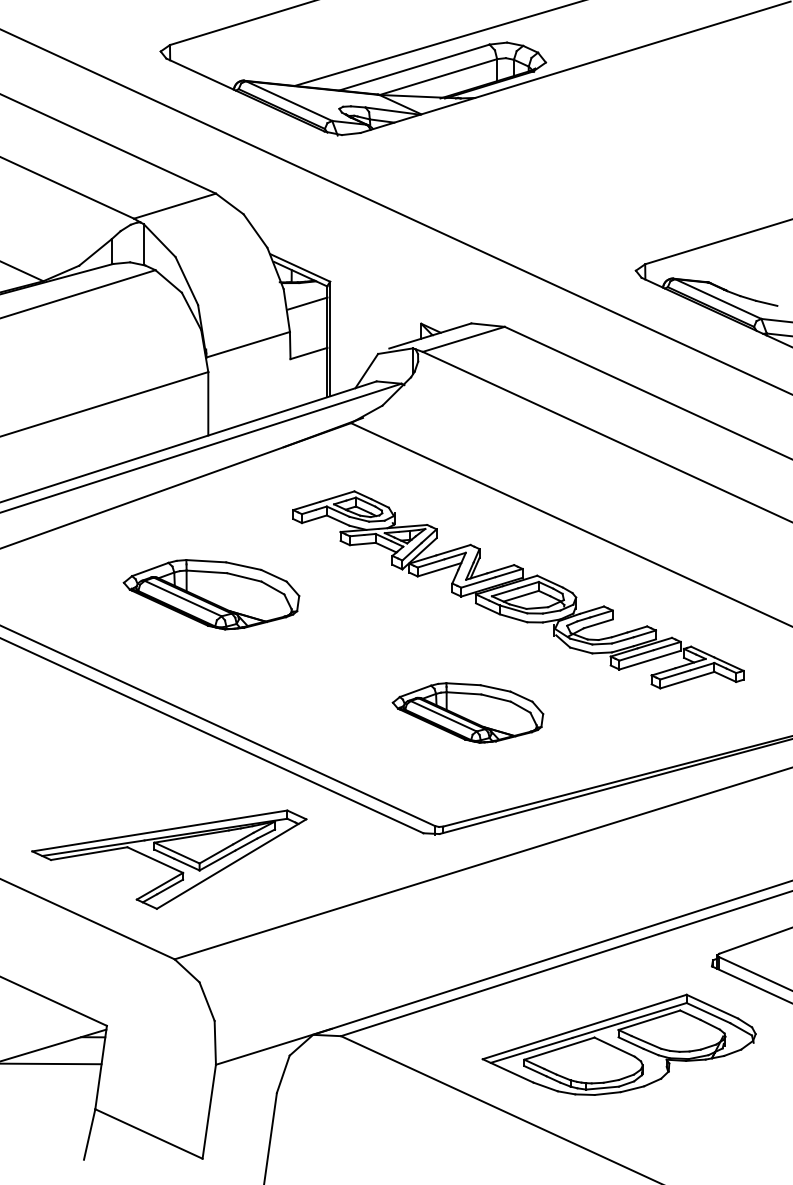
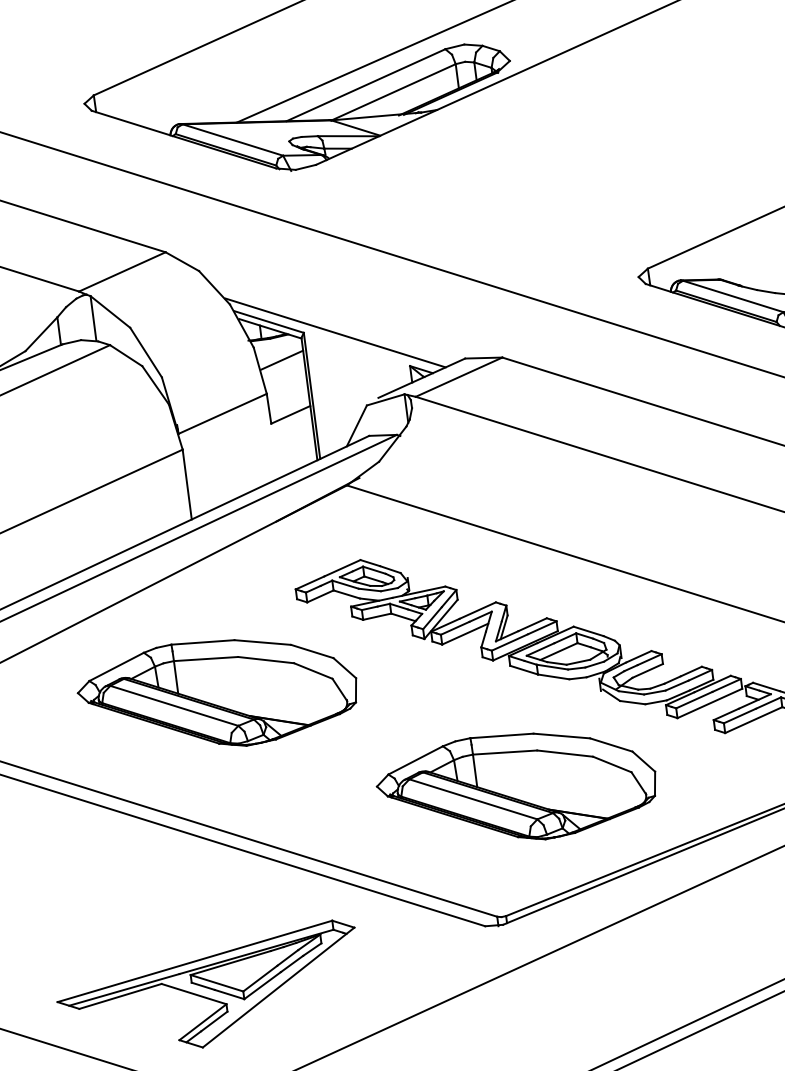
line: (358, 285) -> (335, 332), added
part: (211, 594) -> (217, 693), size x1.43
part: (467, 712) -> (516, 787), size x1.67

